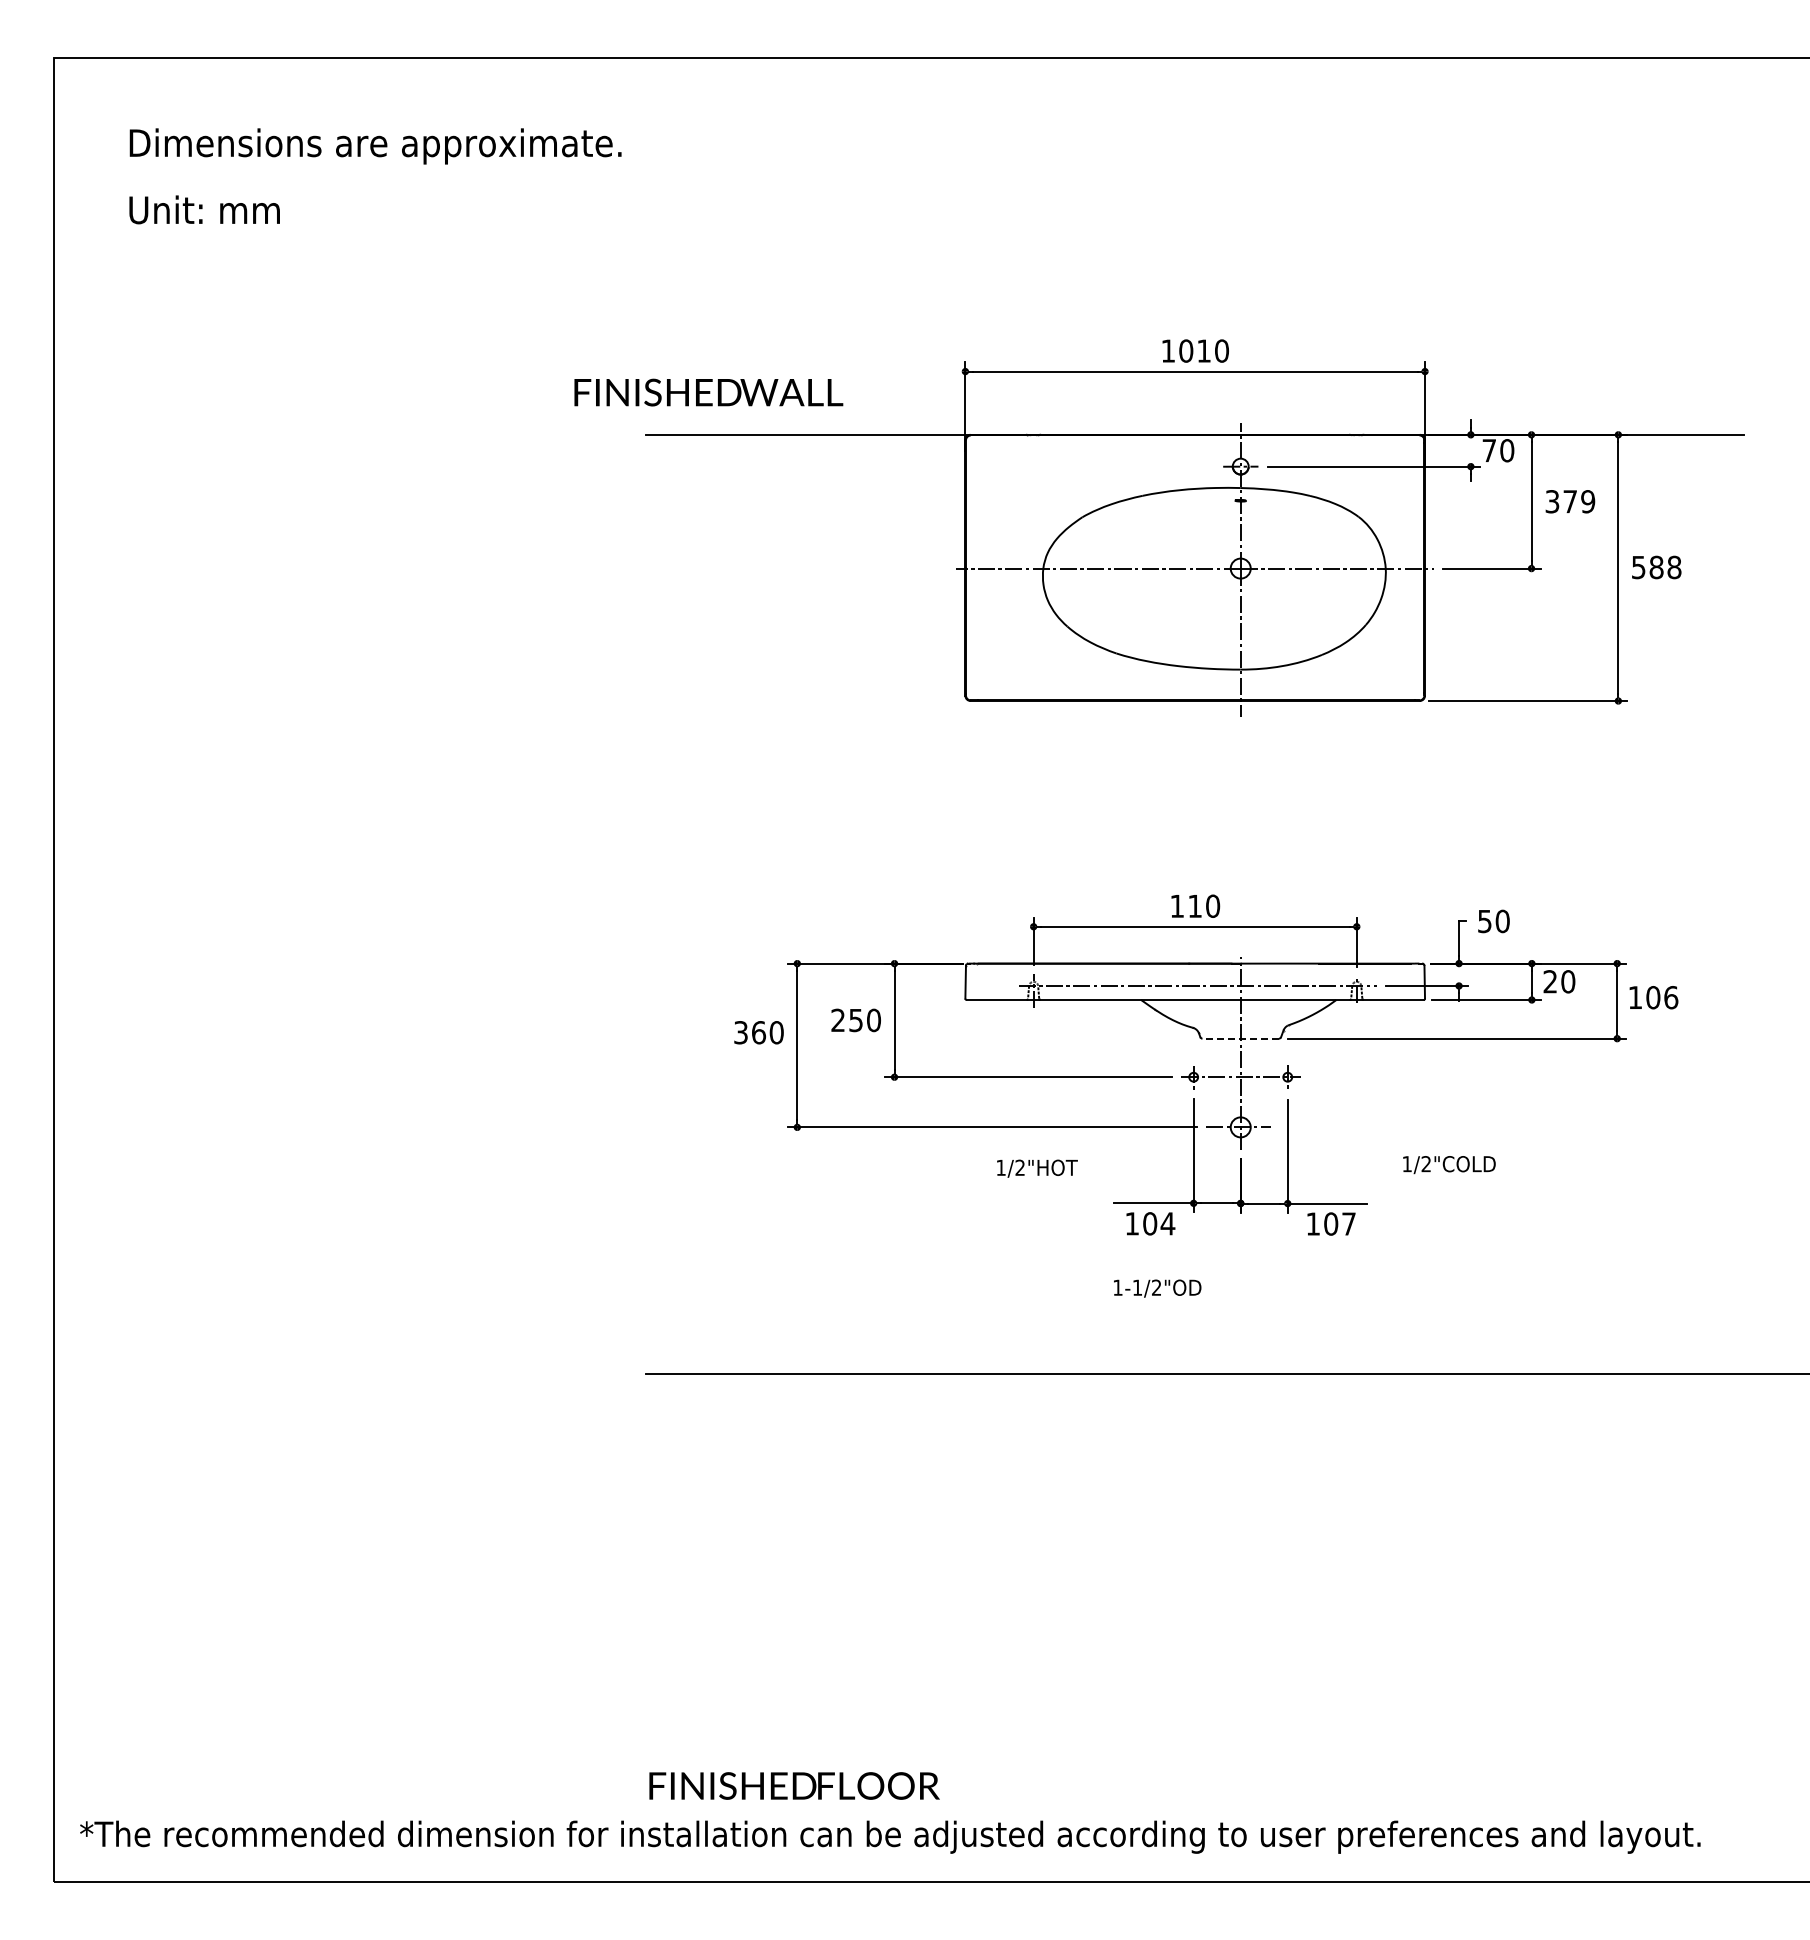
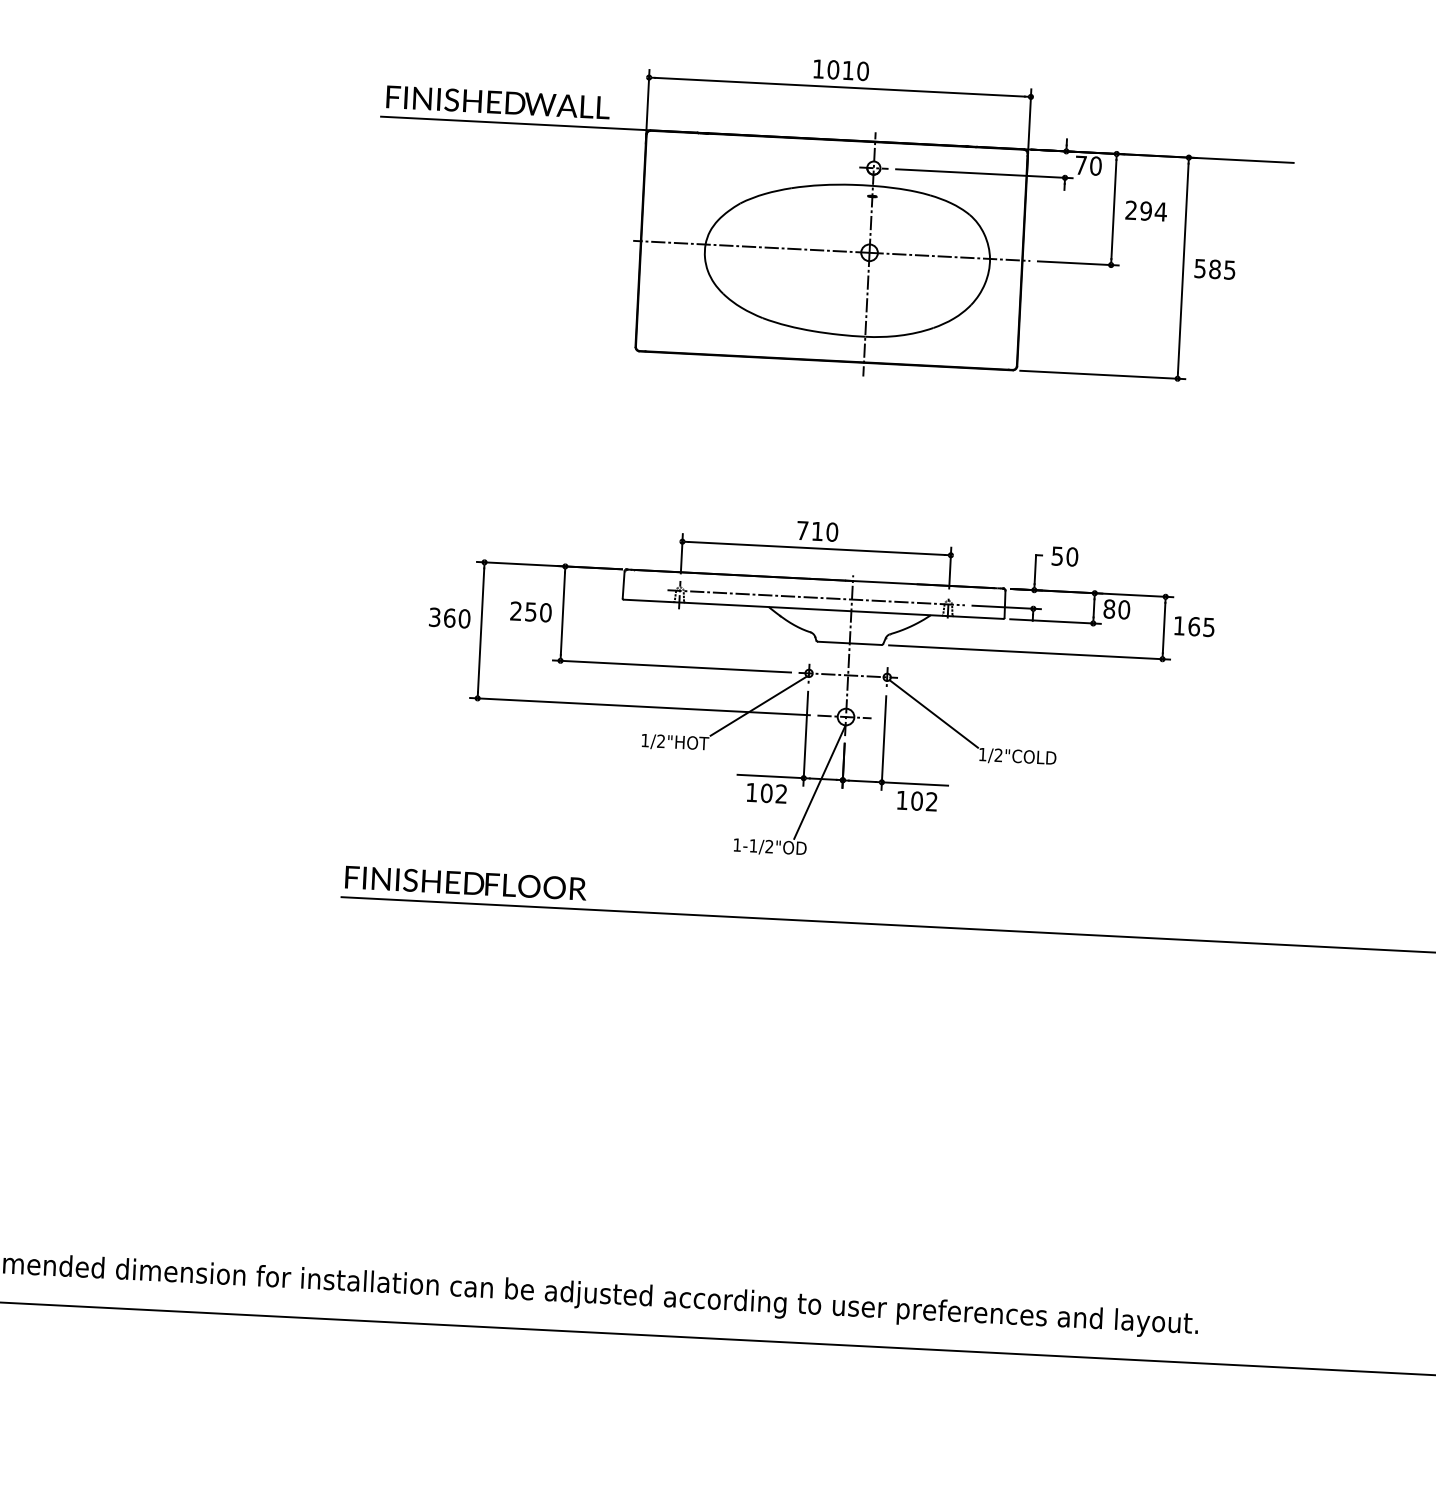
text: (708, 392) -> (498, 102), moved
text: (1570, 501) -> (1146, 210), 379 -> 294
text: (1674, 567) -> (1229, 270), 588 -> 585
text: (1176, 906) -> (801, 530), 110 -> 710
text: (1550, 981) -> (1109, 608), 20 -> 80
text: (1662, 997) -> (1201, 626), 106 -> 165
line: (1240, 1038) -> (849, 643), dashed -> solid
line: (1345, 1118) -> (933, 714), added
line: (1135, 1119) -> (758, 706), added
line: (1212, 1206) -> (819, 781), added
text: (1167, 1223) -> (781, 793), 104 -> 102
text: (1348, 1223) -> (931, 801), 107 -> 102
text: (794, 1785) -> (465, 882), moved

